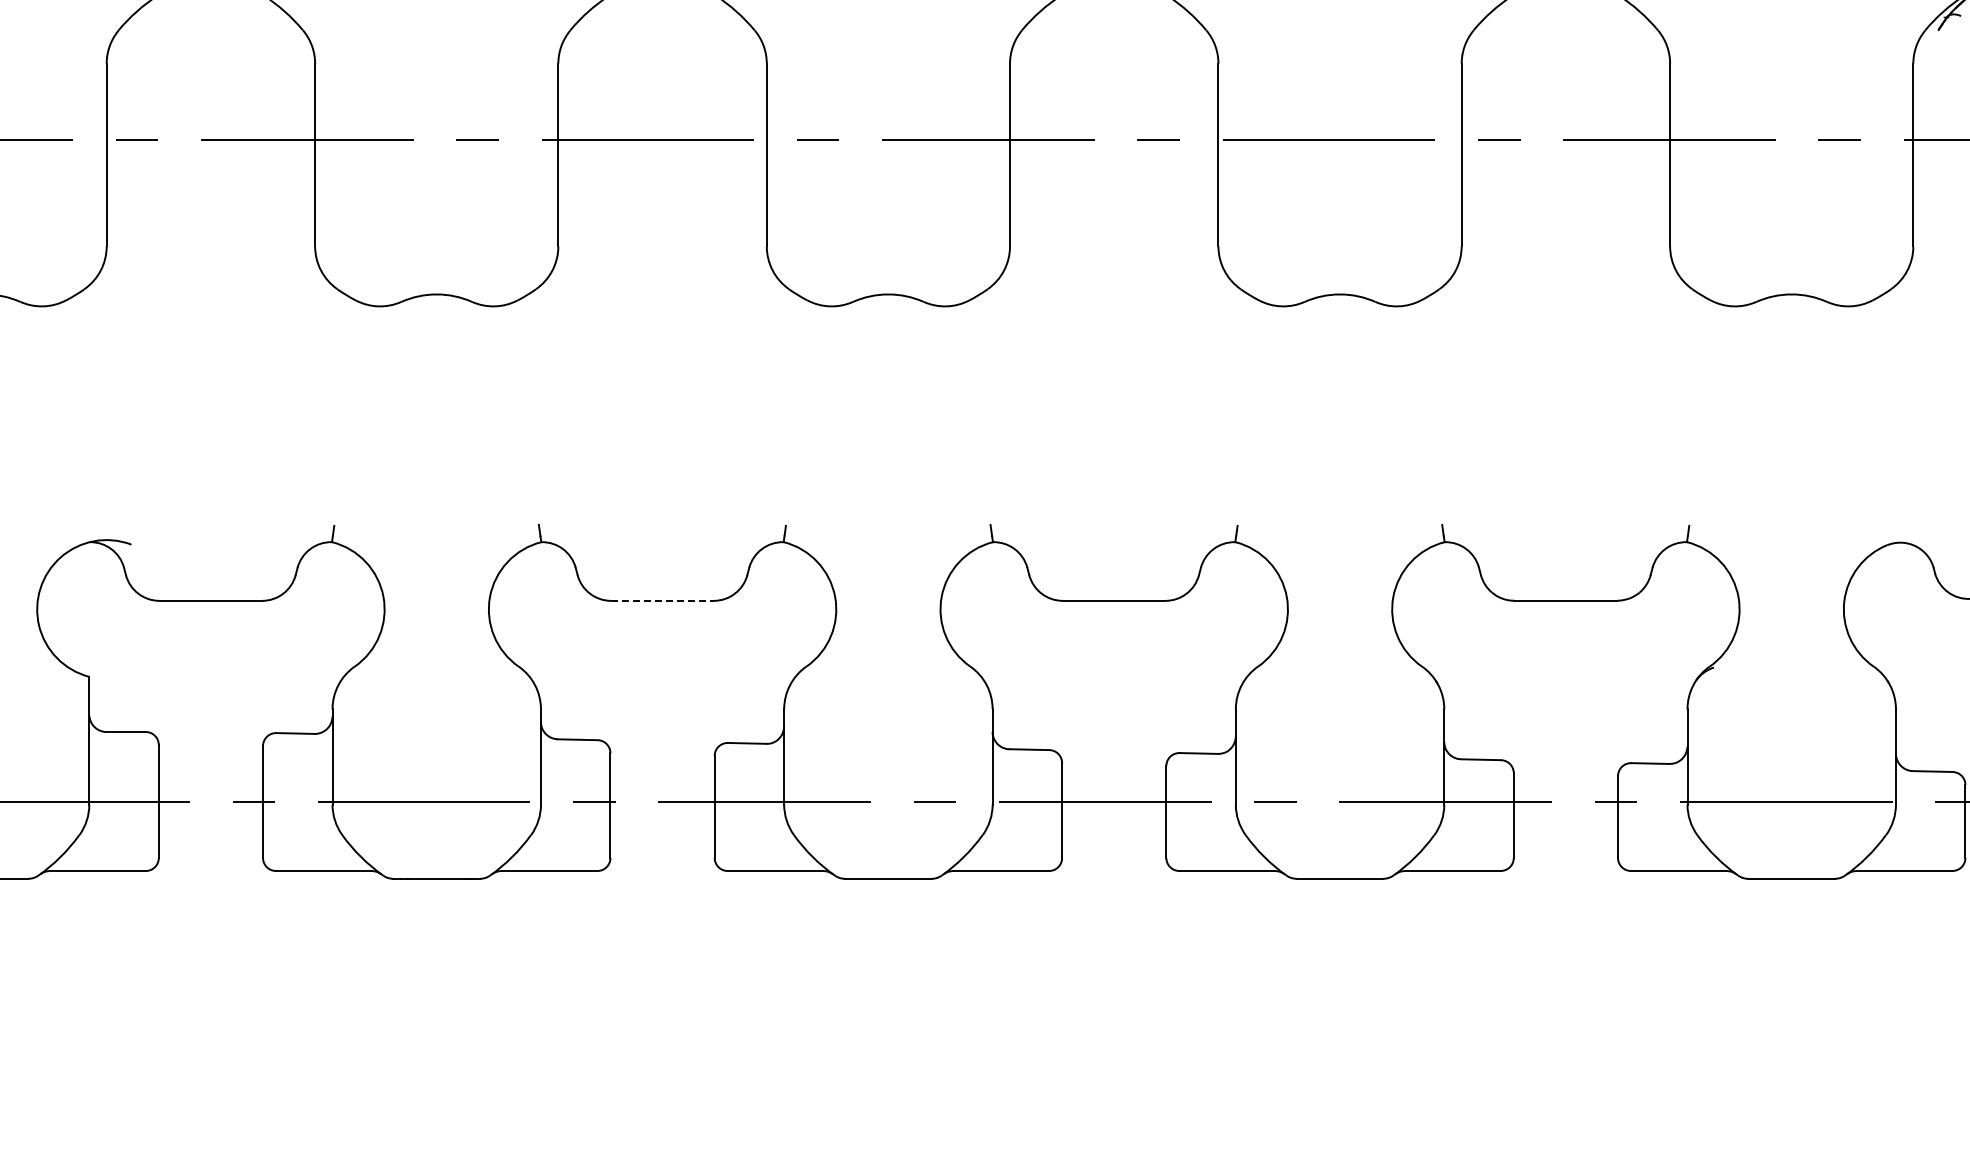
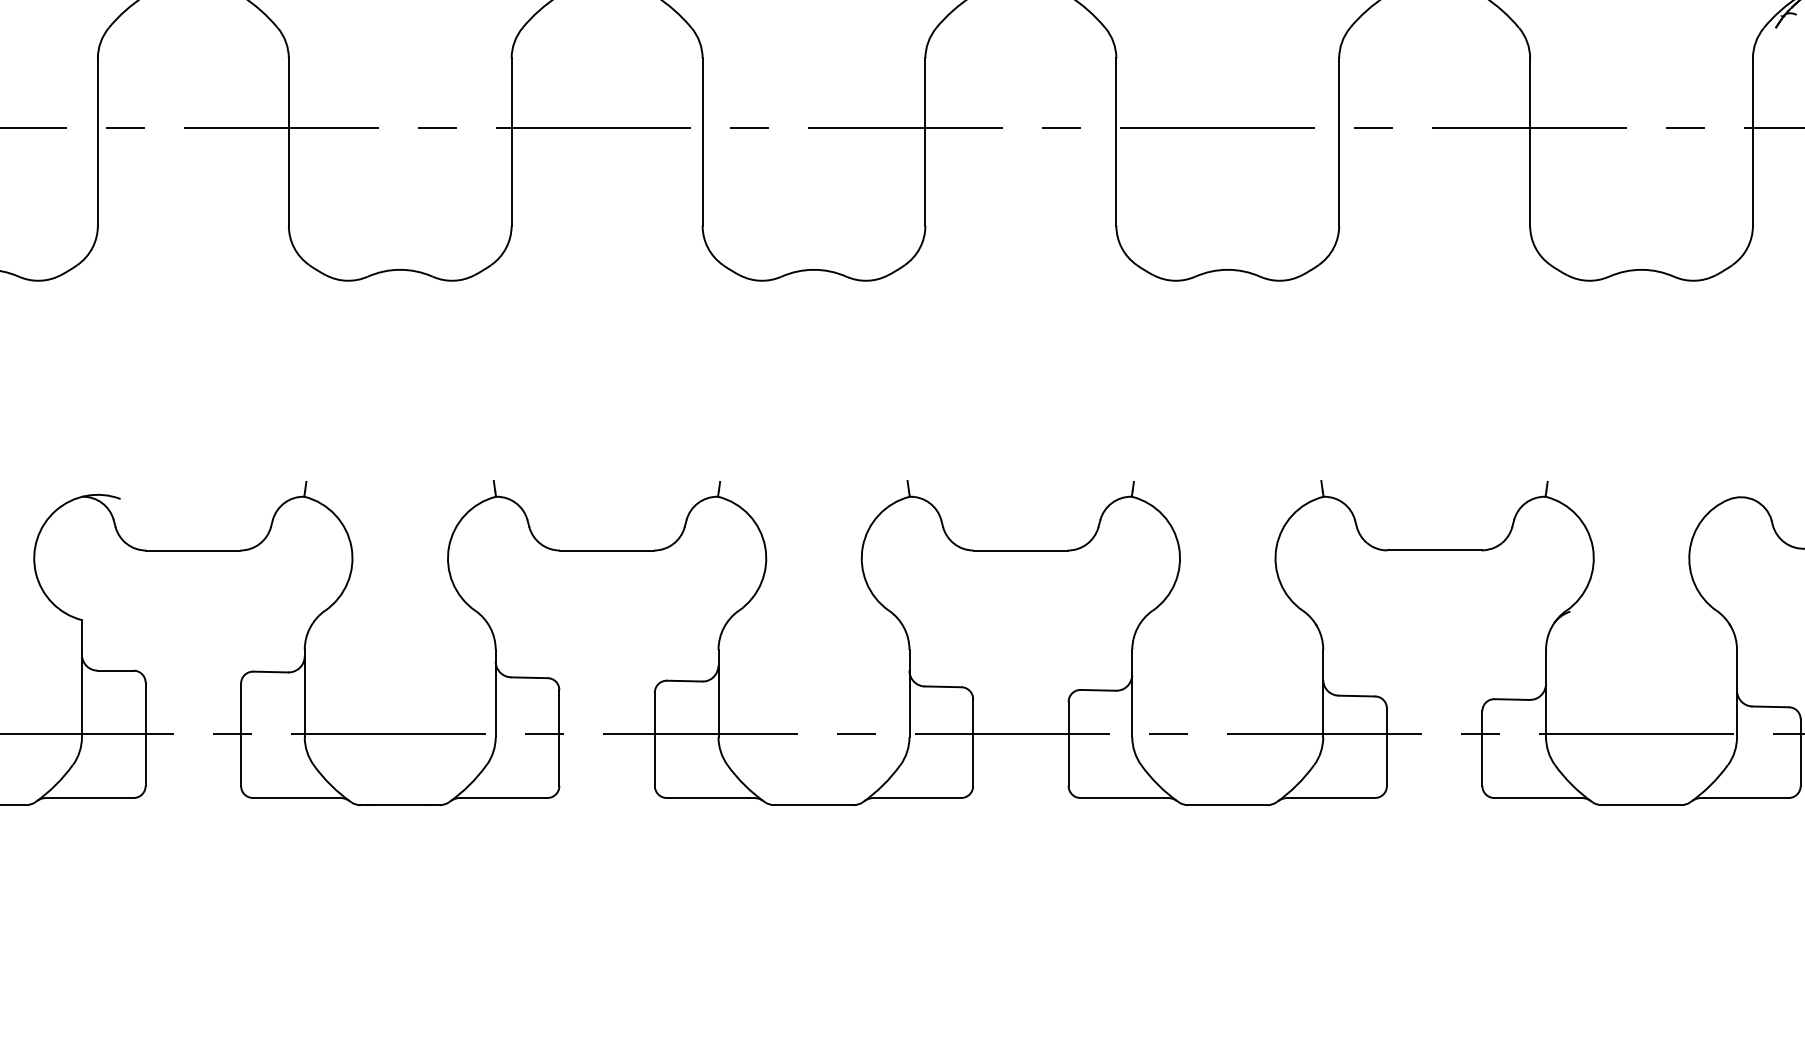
line: (662, 600) -> (607, 550), dashed -> solid

